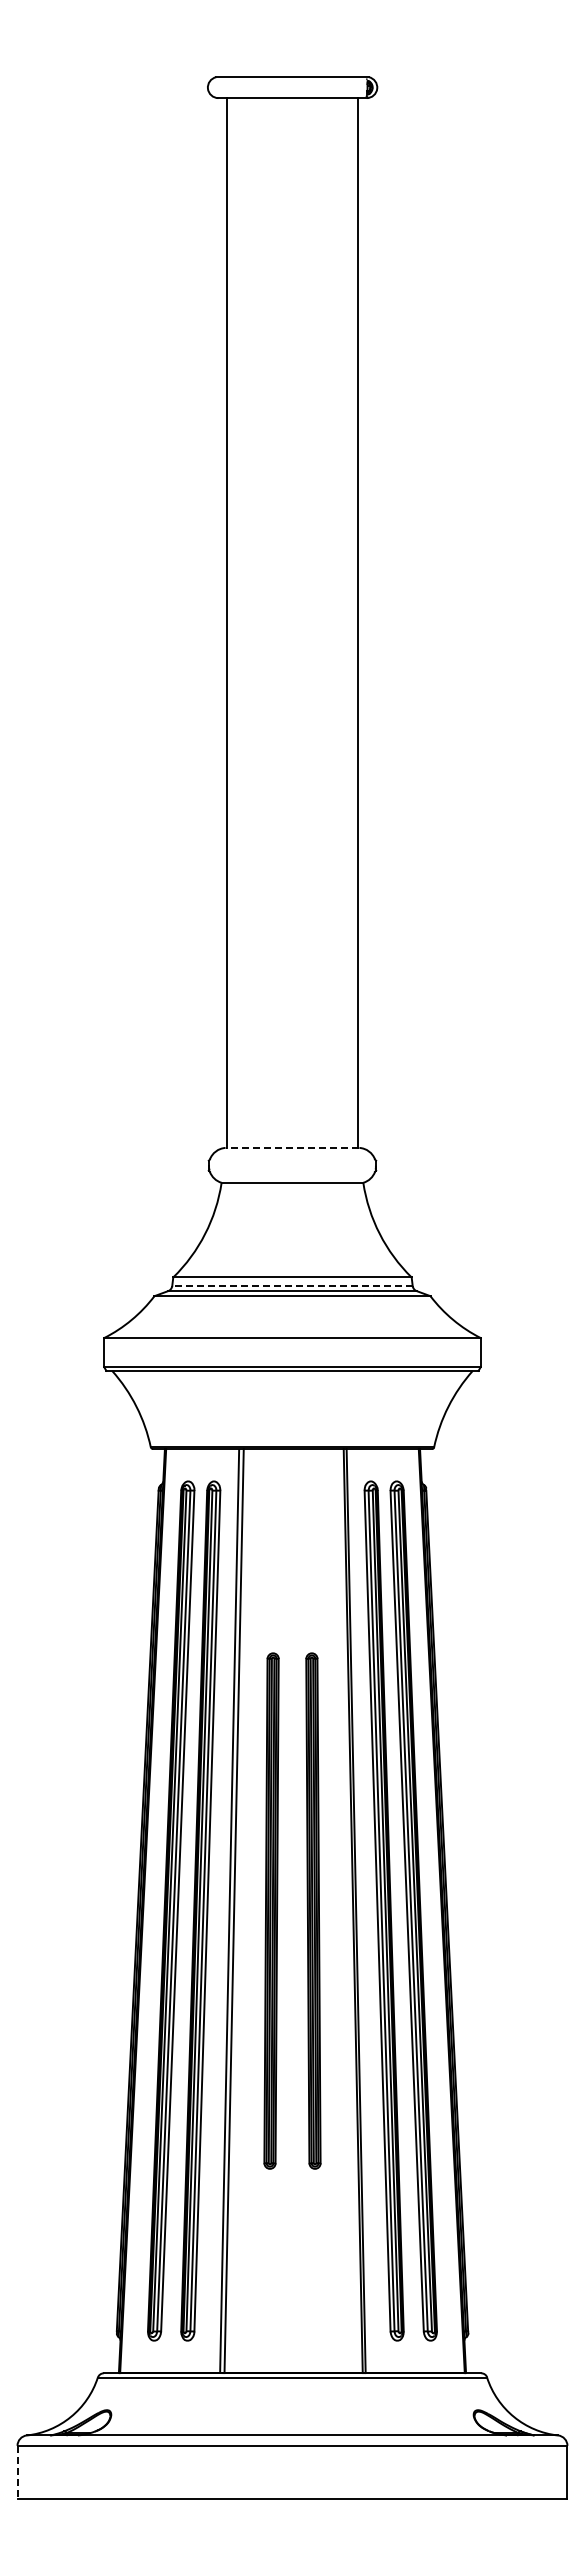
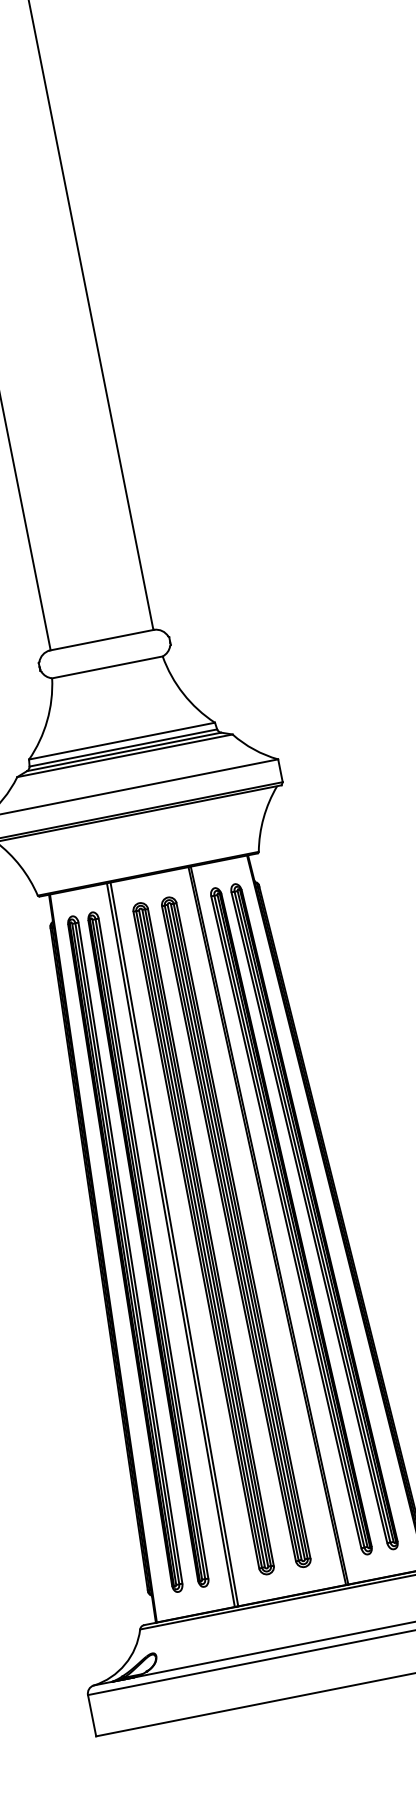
line: (292, 1147) -> (101, 639), dashed -> solid
line: (291, 1286) -> (122, 748), dashed -> solid
part: (271, 1910) -> (203, 1238), size x1.67
part: (313, 1910) -> (236, 1231), size x1.67
line: (17, 2472) -> (92, 1715), dashed -> solid

